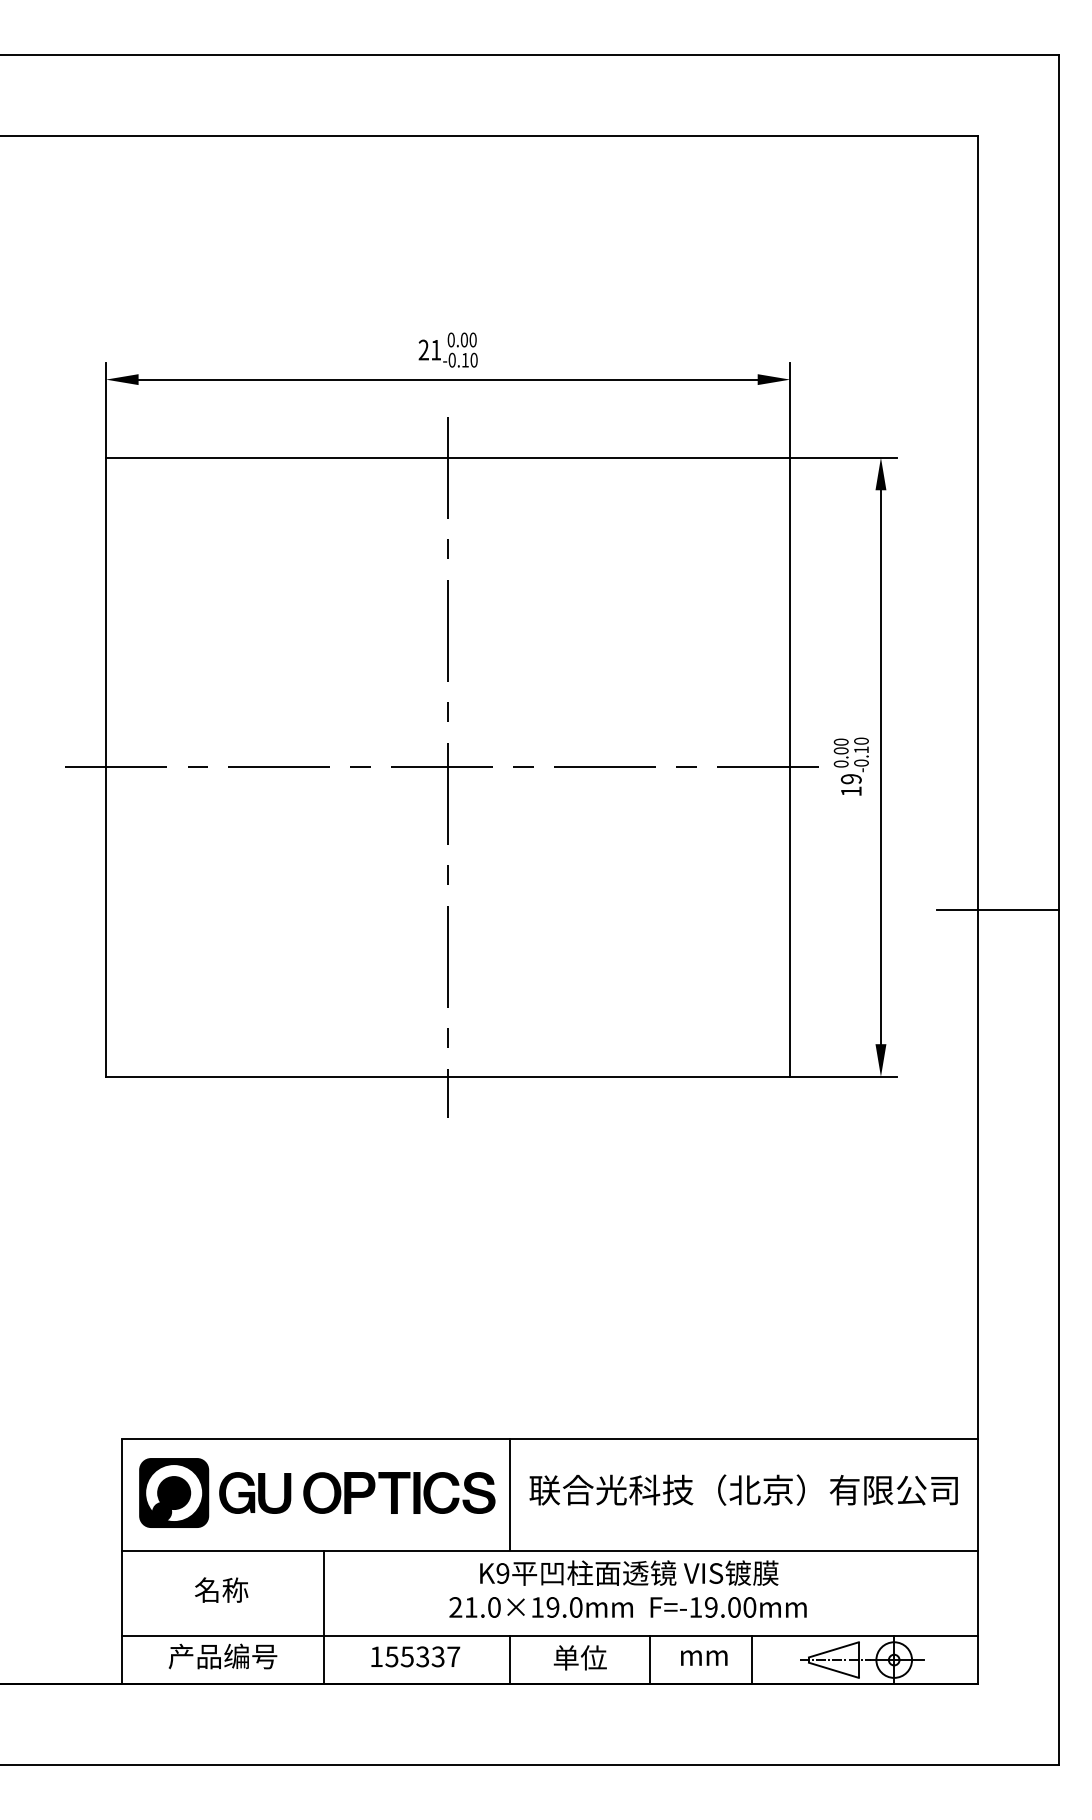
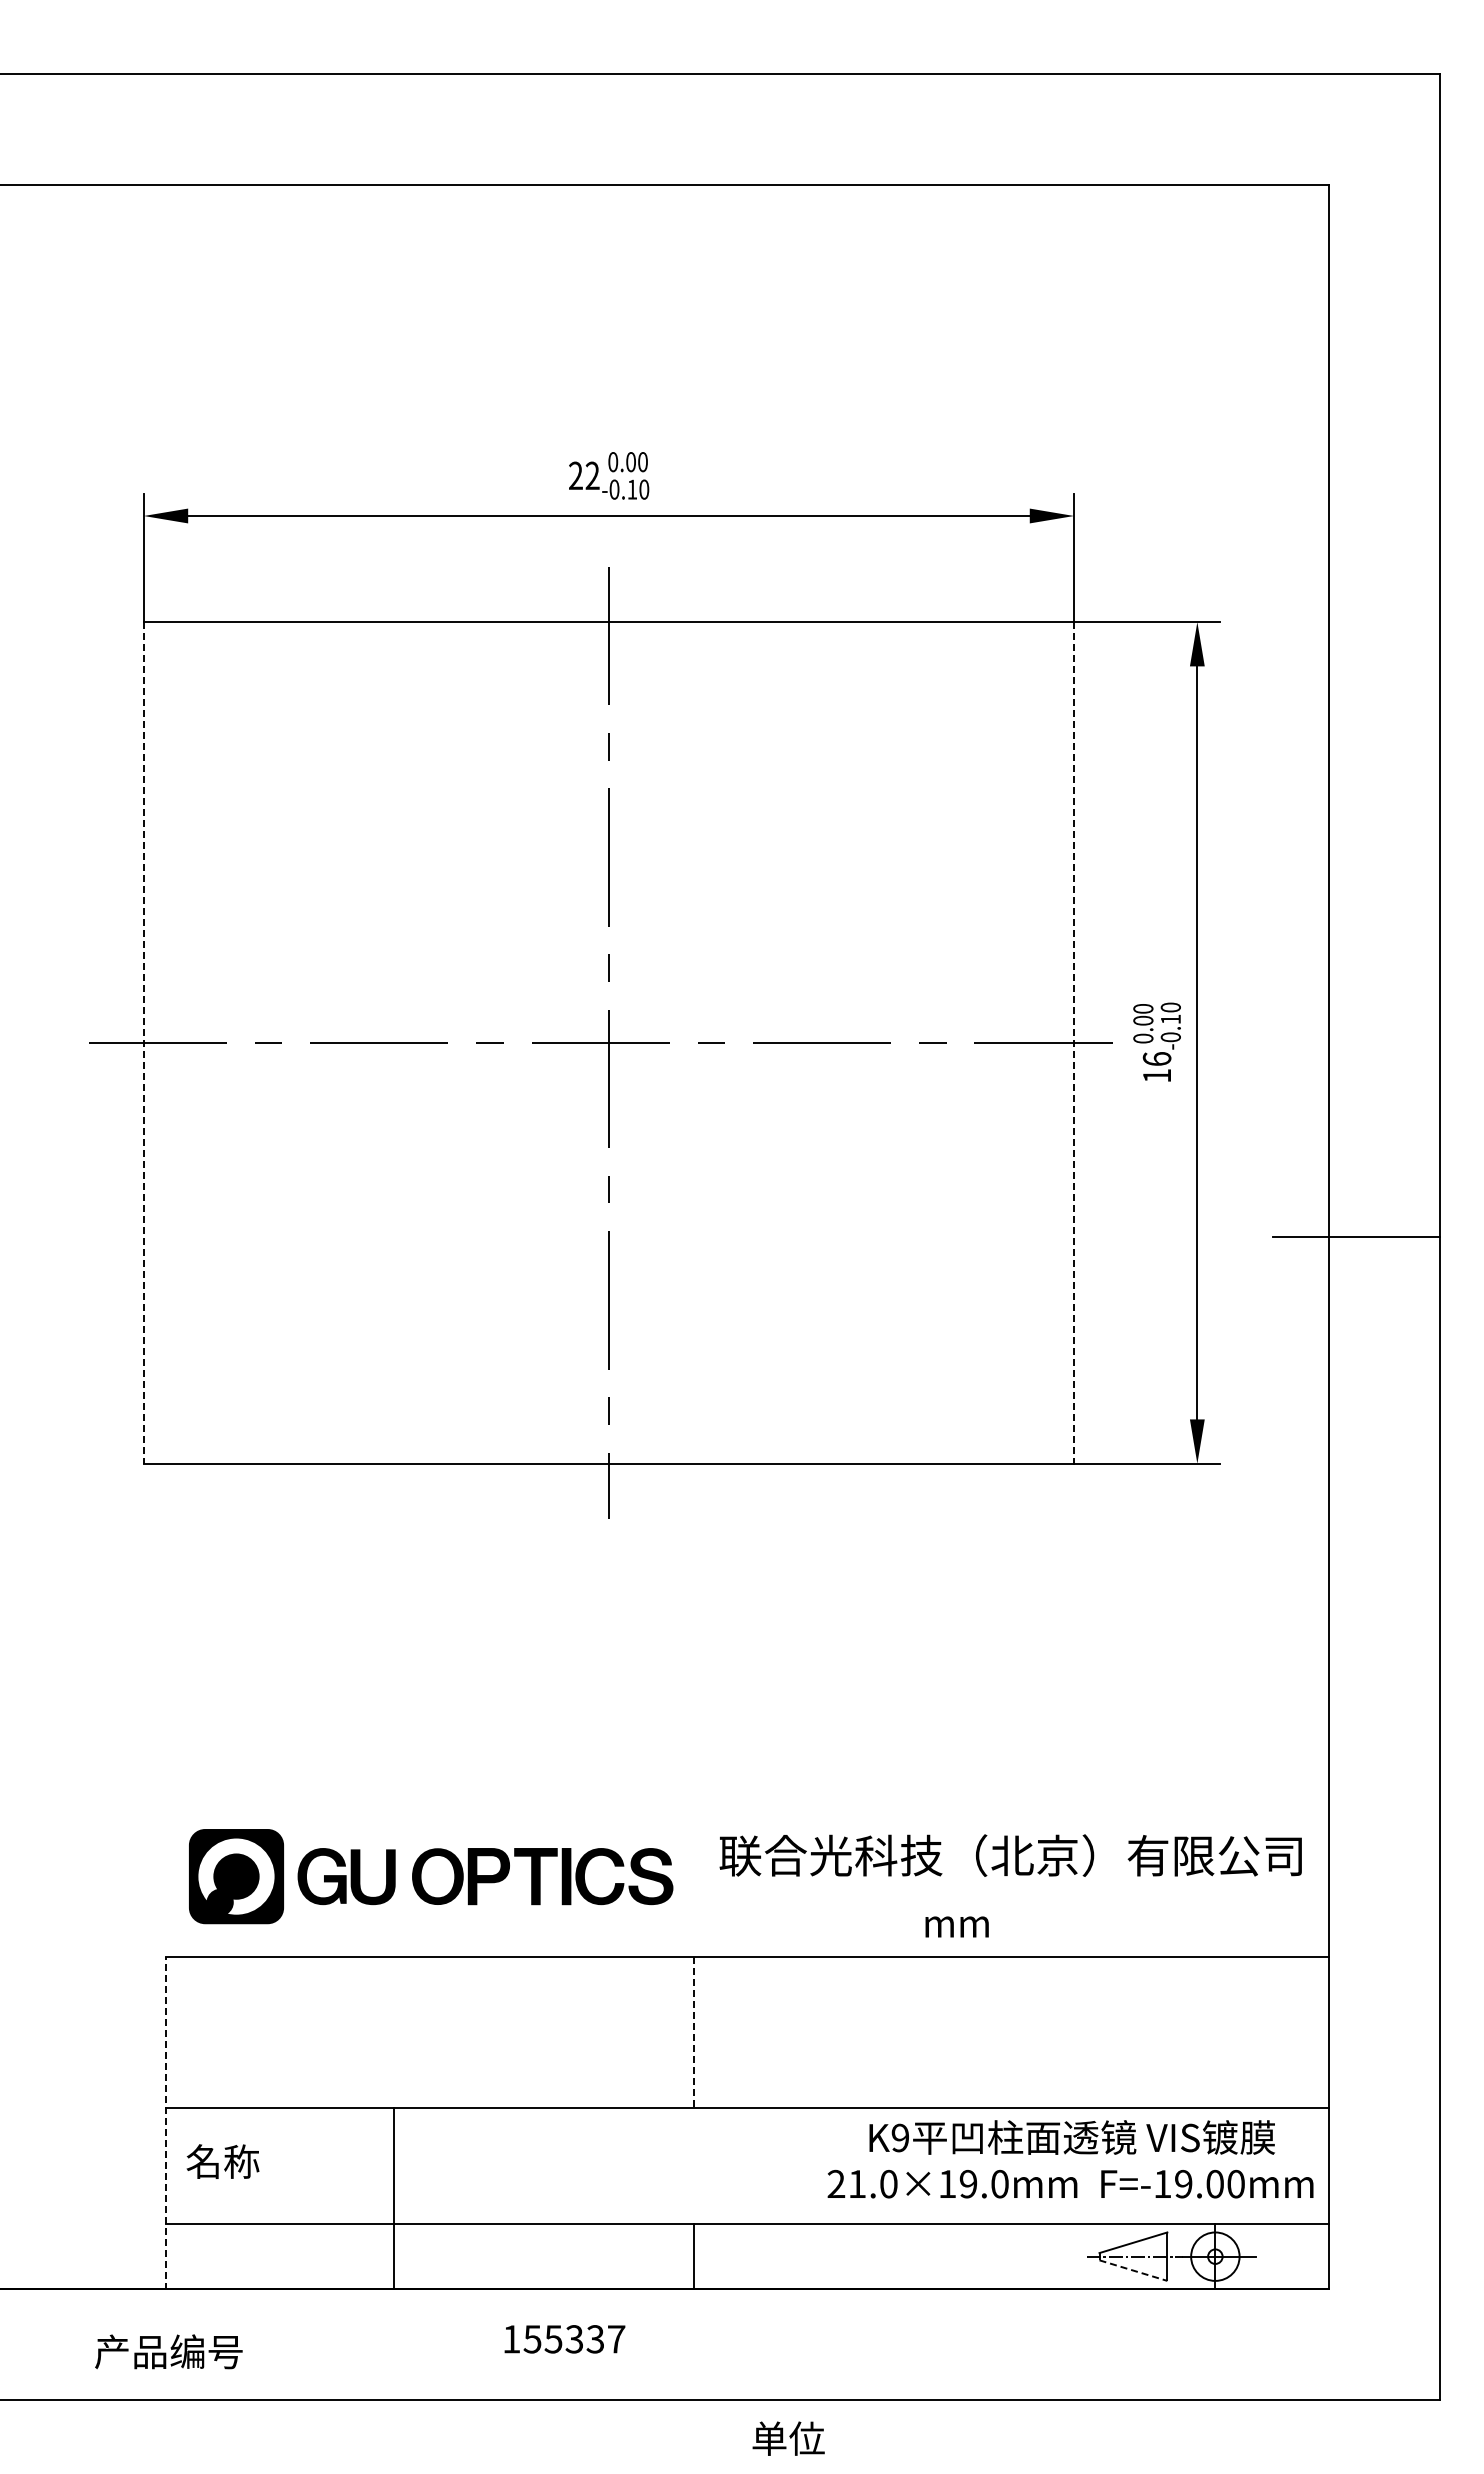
text: (436, 349) -> (592, 475), 21 -> 22
line: (105, 766) -> (143, 1042), solid -> dashed
line: (790, 766) -> (1074, 1042), solid -> dashed
text: (850, 779) -> (1156, 1059), 19 -> 16
text: (743, 1490) -> (1010, 1855), moved
part: (317, 1492) -> (431, 1876), moved
line: (510, 1494) -> (693, 2031), solid -> dashed
line: (122, 1562) -> (166, 2123), solid -> dashed
text: (628, 1589) -> (1070, 2159), moved
text: (221, 1590) -> (222, 2161), moved
line: (324, 1617) -> (394, 2198), moved
text: (222, 1656) -> (168, 2351), moved
text: (415, 1657) -> (564, 2339), moved
text: (580, 1657) -> (788, 2438), moved
text: (703, 1657) -> (956, 1926), moved
line: (649, 1659) -> (882, 2256), removed
line: (752, 1659) -> (1022, 2256), removed
line: (833, 1670) -> (1133, 2270), solid -> dashed

